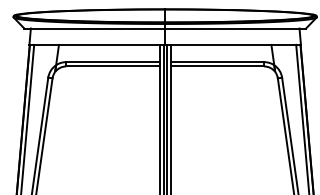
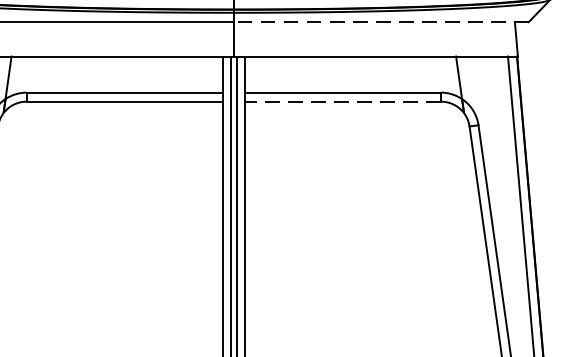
line: (235, 28) -> (380, 22), solid -> dashed
line: (217, 66) -> (343, 101), solid -> dashed

